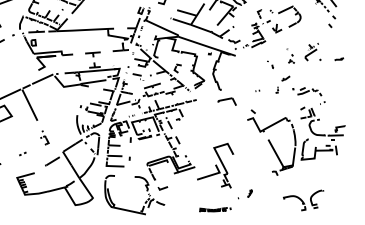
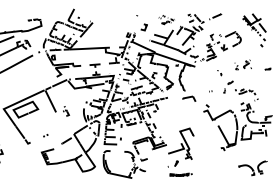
part: (302, 52) -> (242, 64), size x0.7
part: (45, 138) -> (66, 111), moved
part: (244, 193) -> (172, 163), moved
part: (302, 200) -> (252, 168), moved

